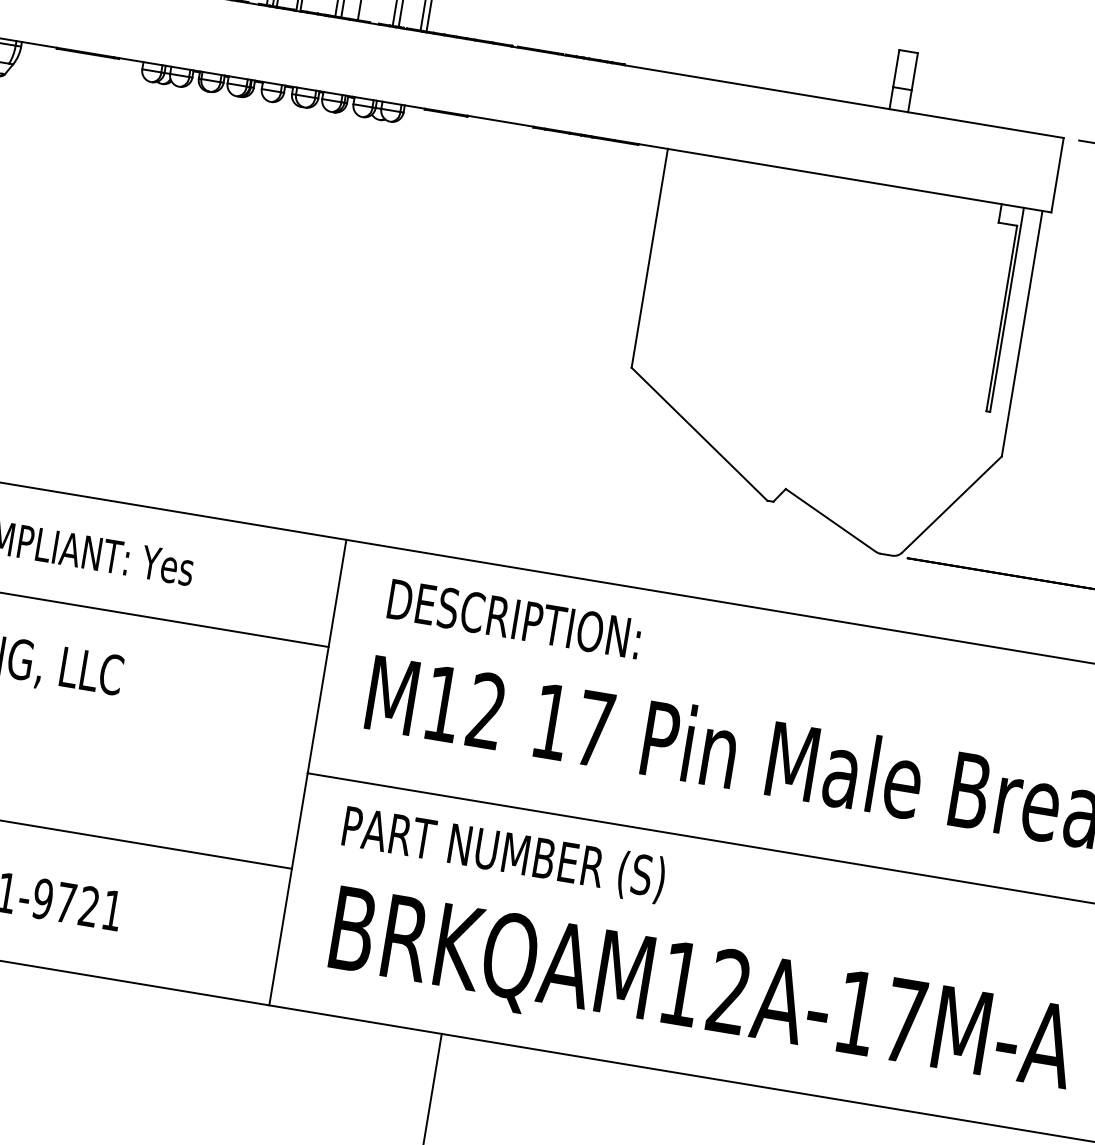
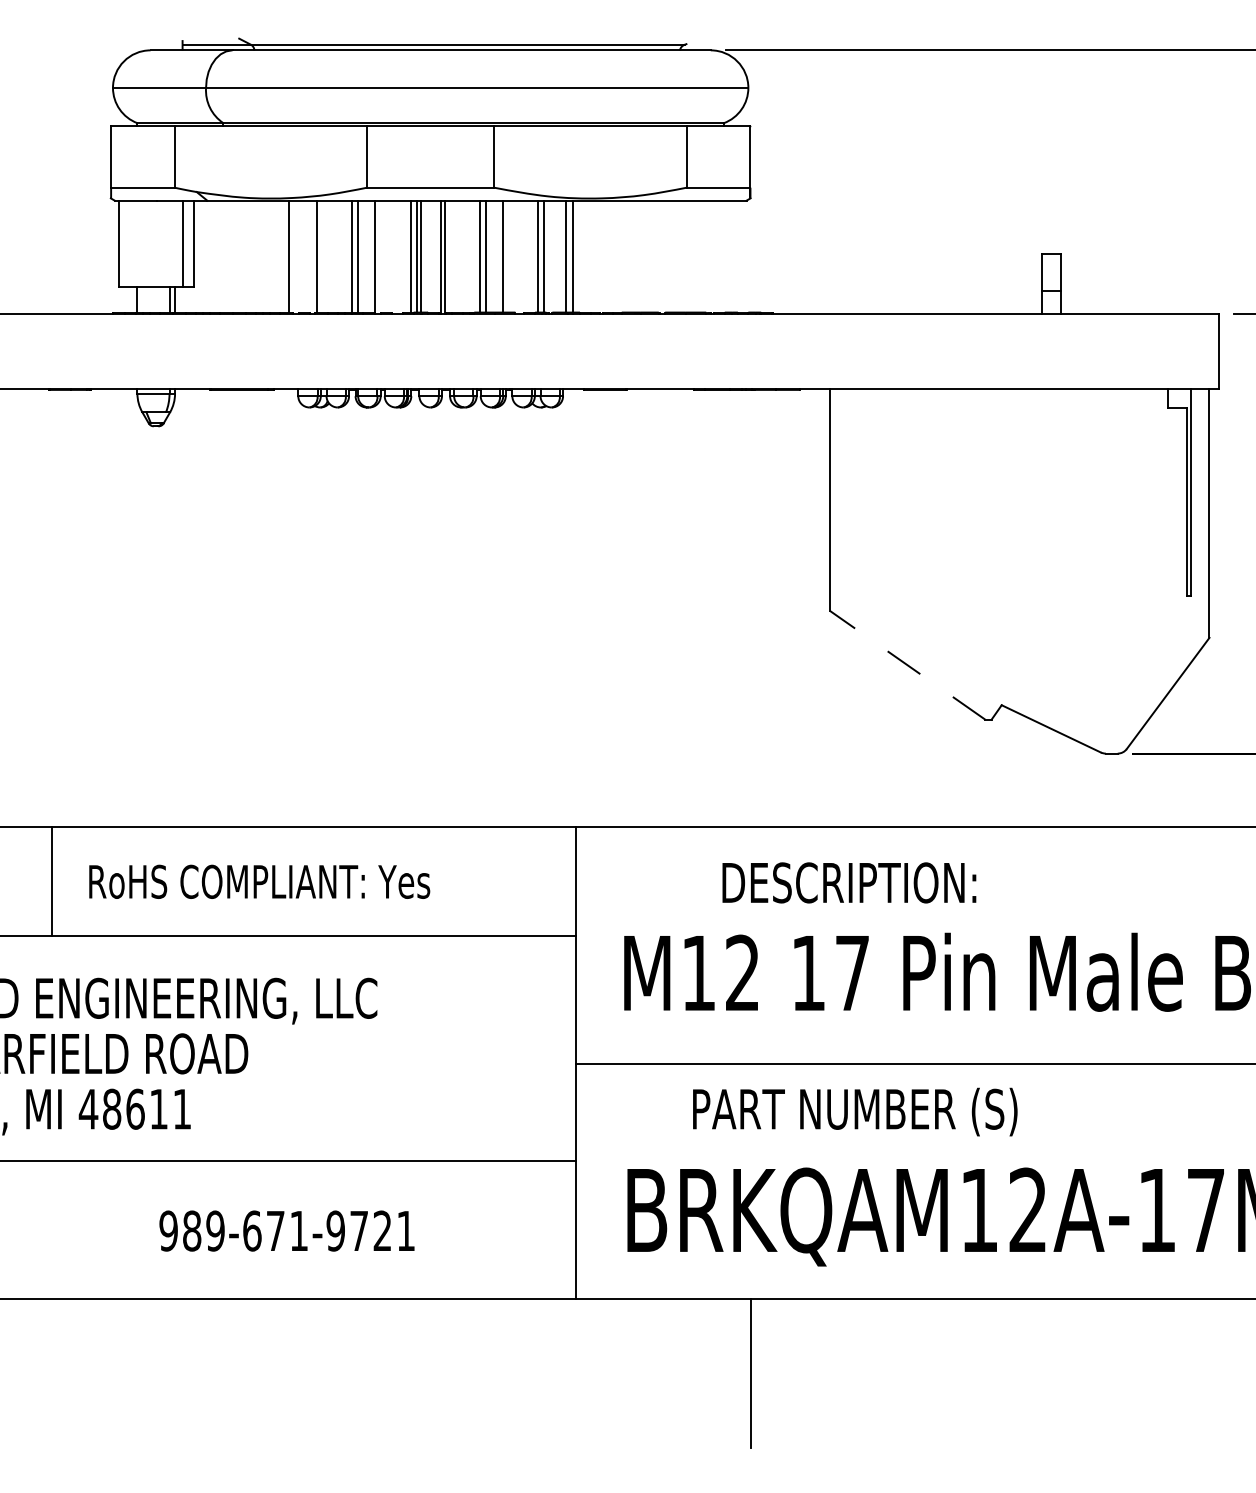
line: (699, 434) -> (907, 665), solid -> dashed
text: (514, 618) -> (849, 882), moved
text: (504, 854) -> (855, 1111), moved

